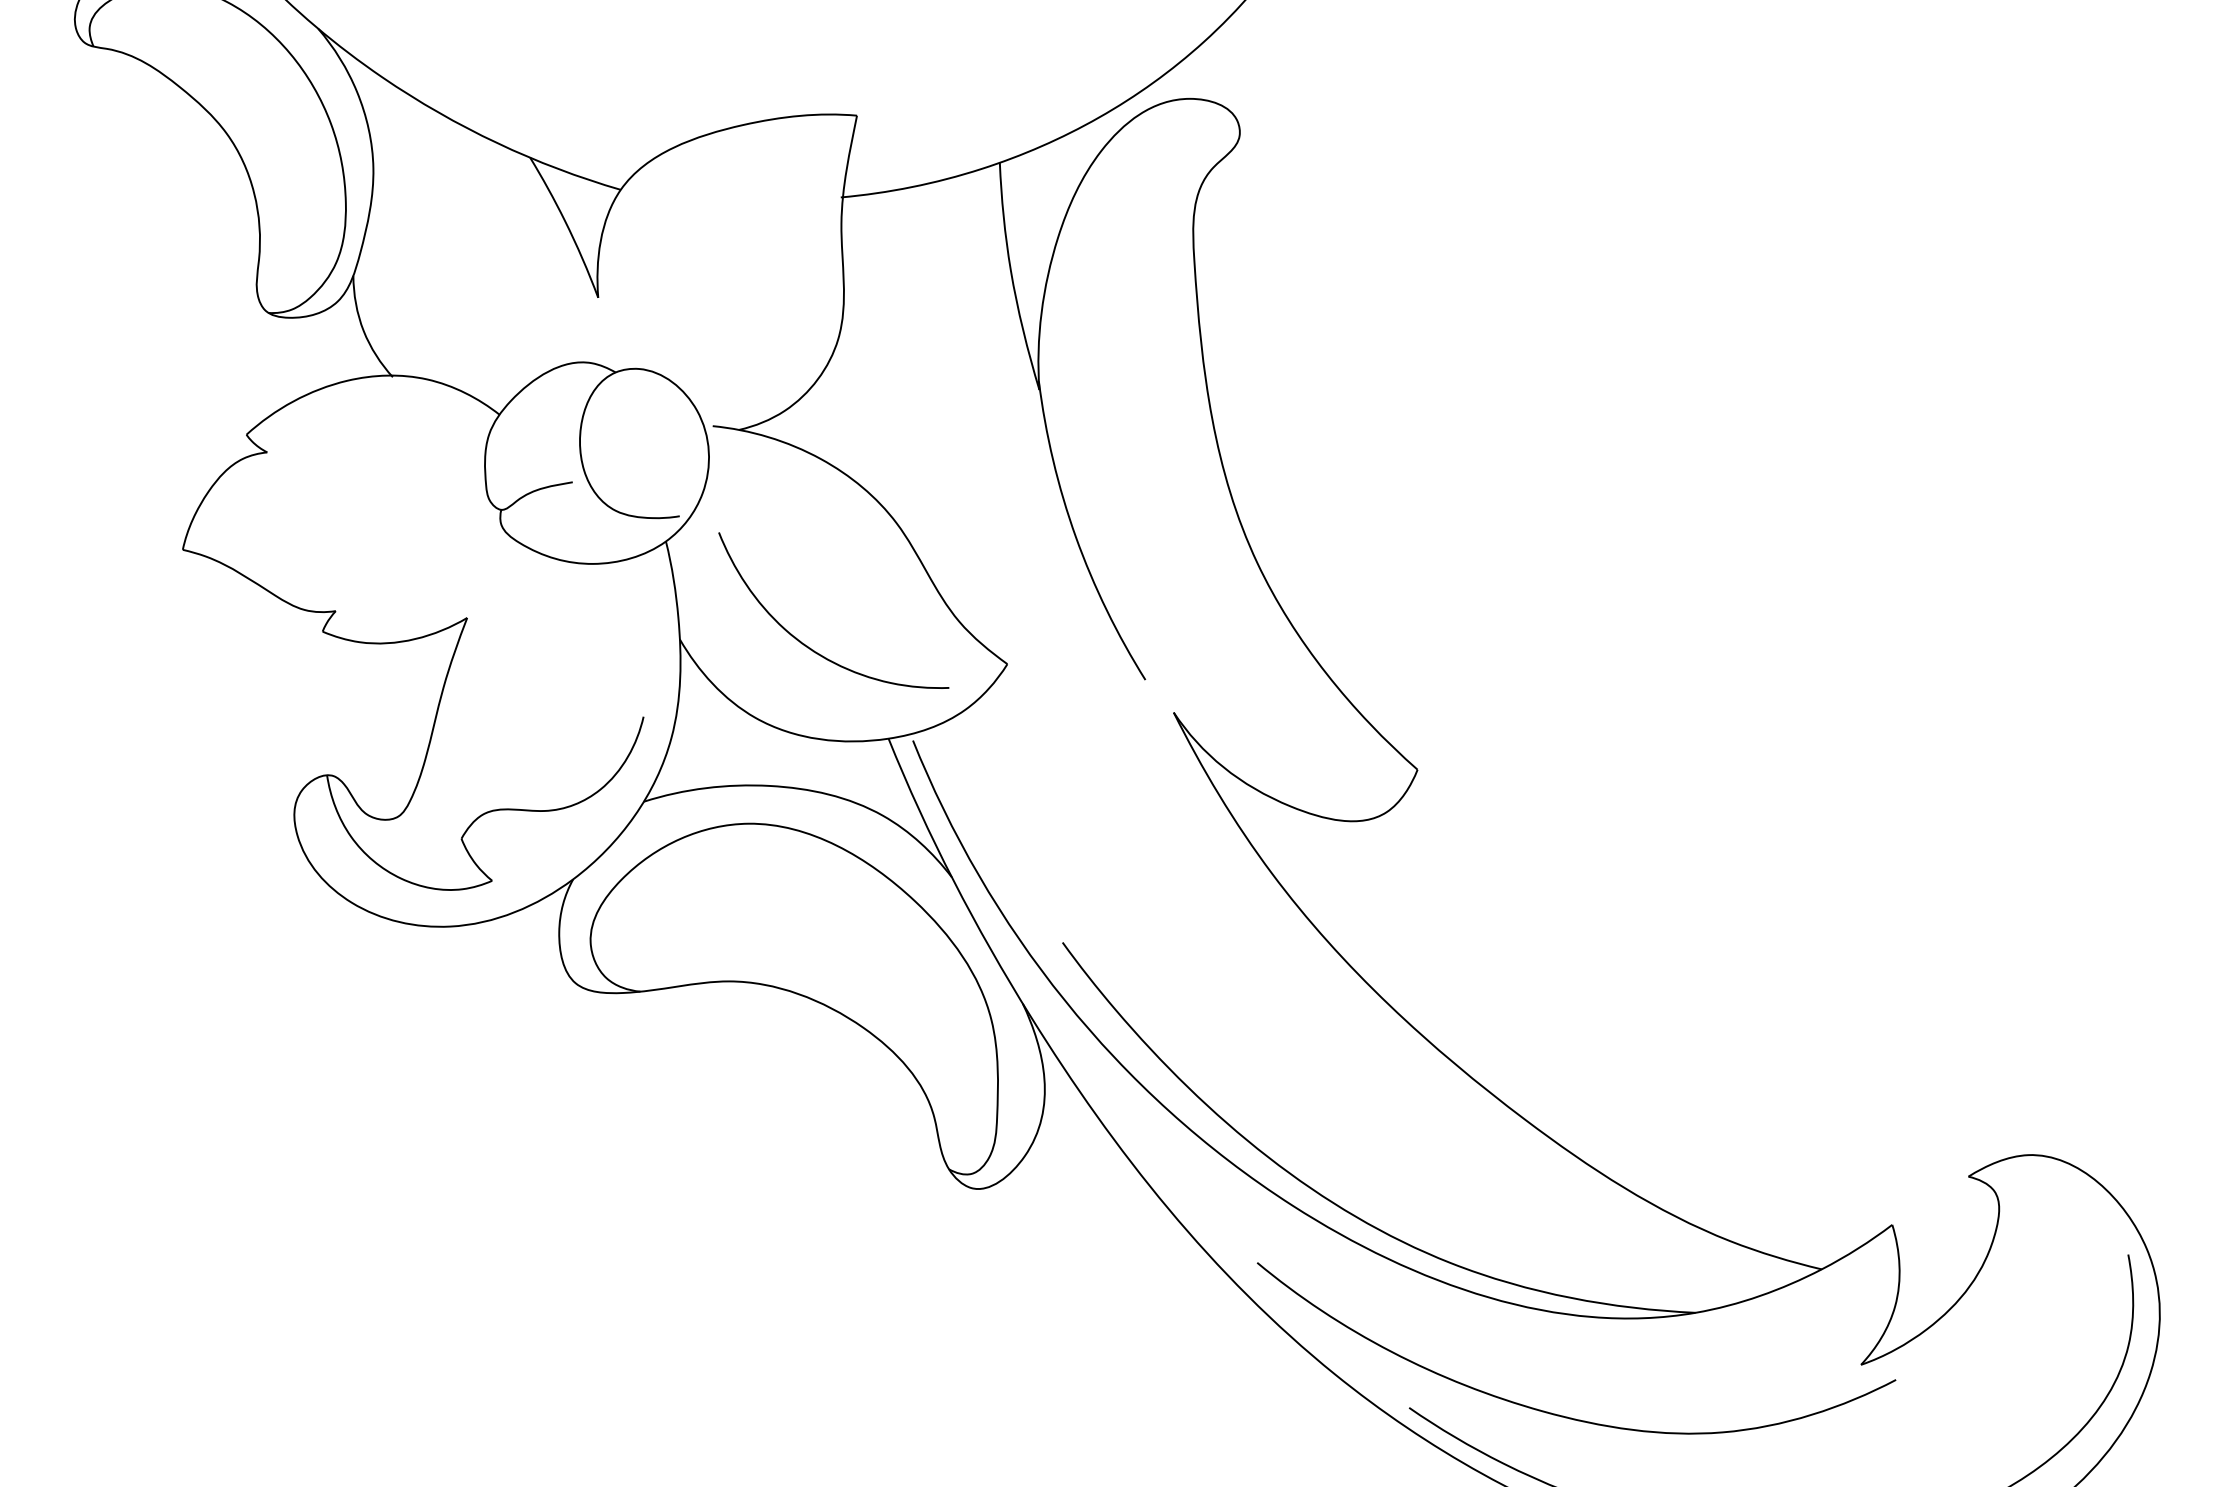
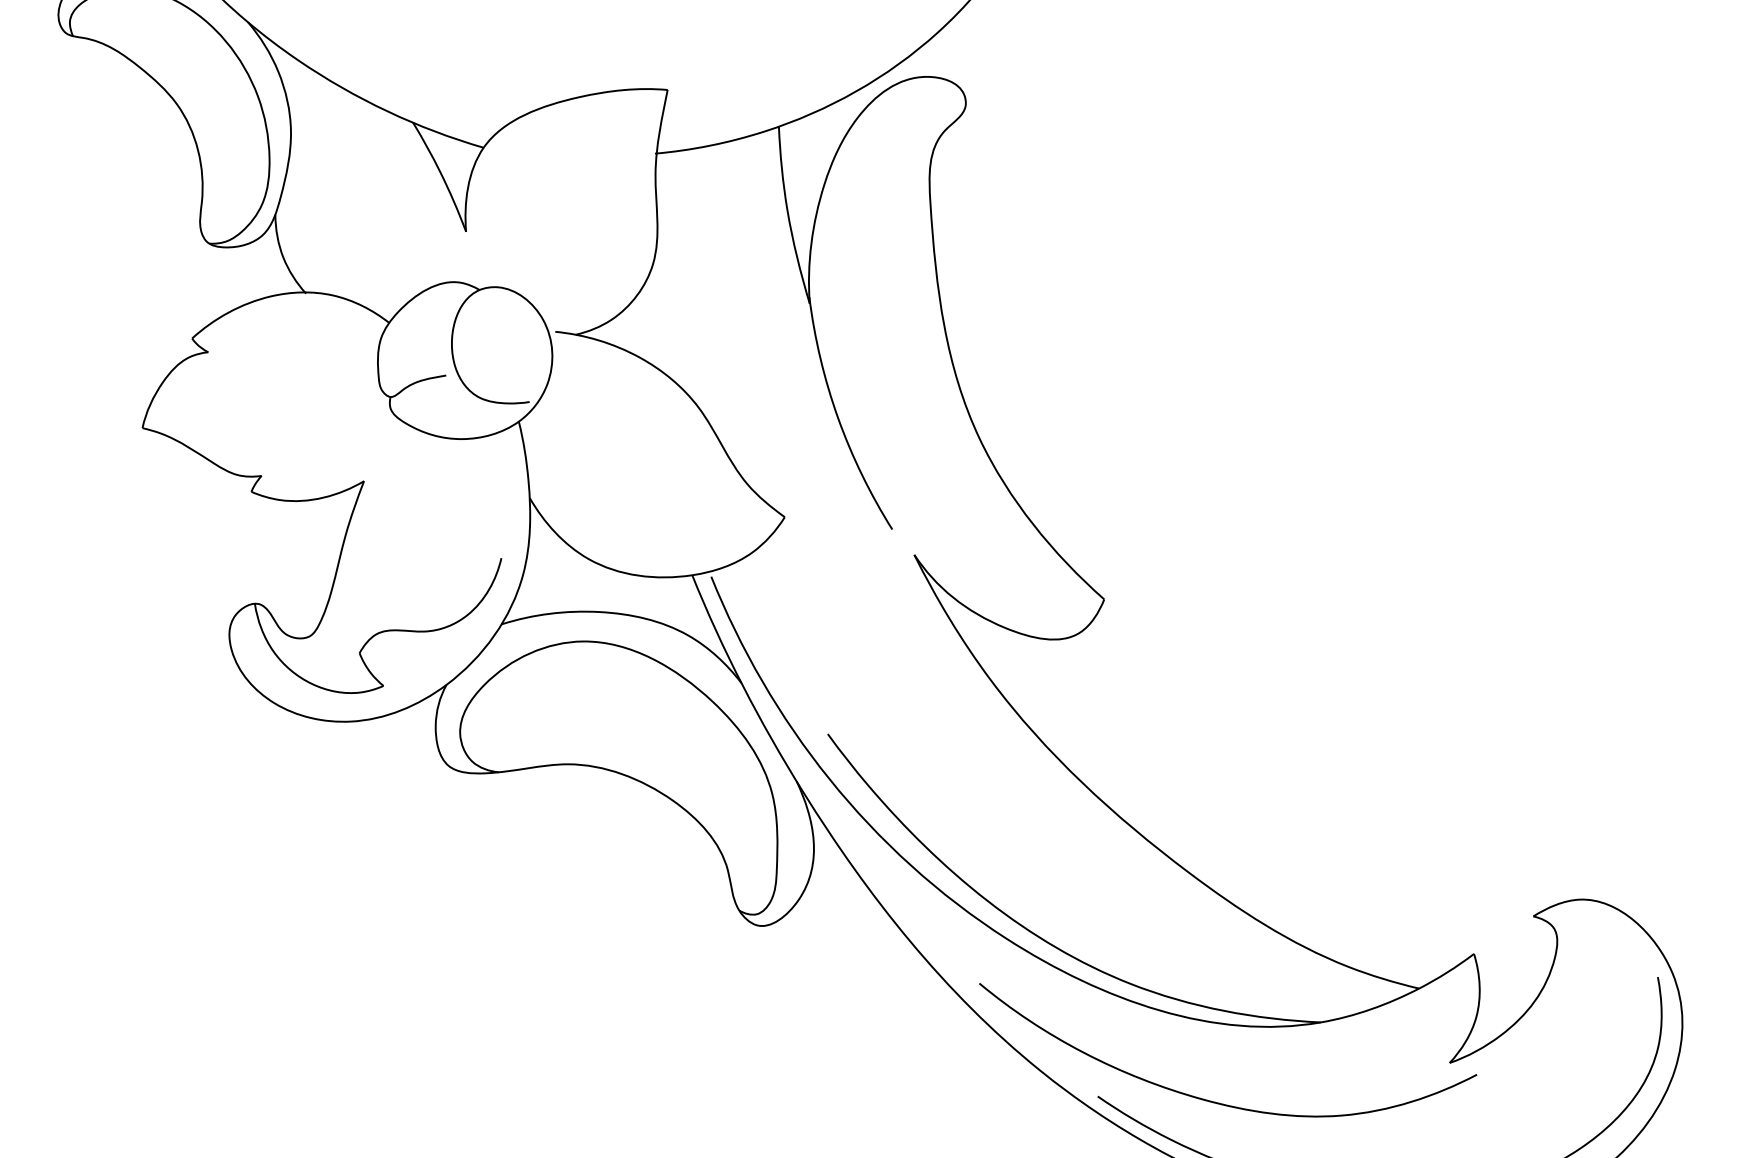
curve: (810, 647) -> (631, 504), removed

